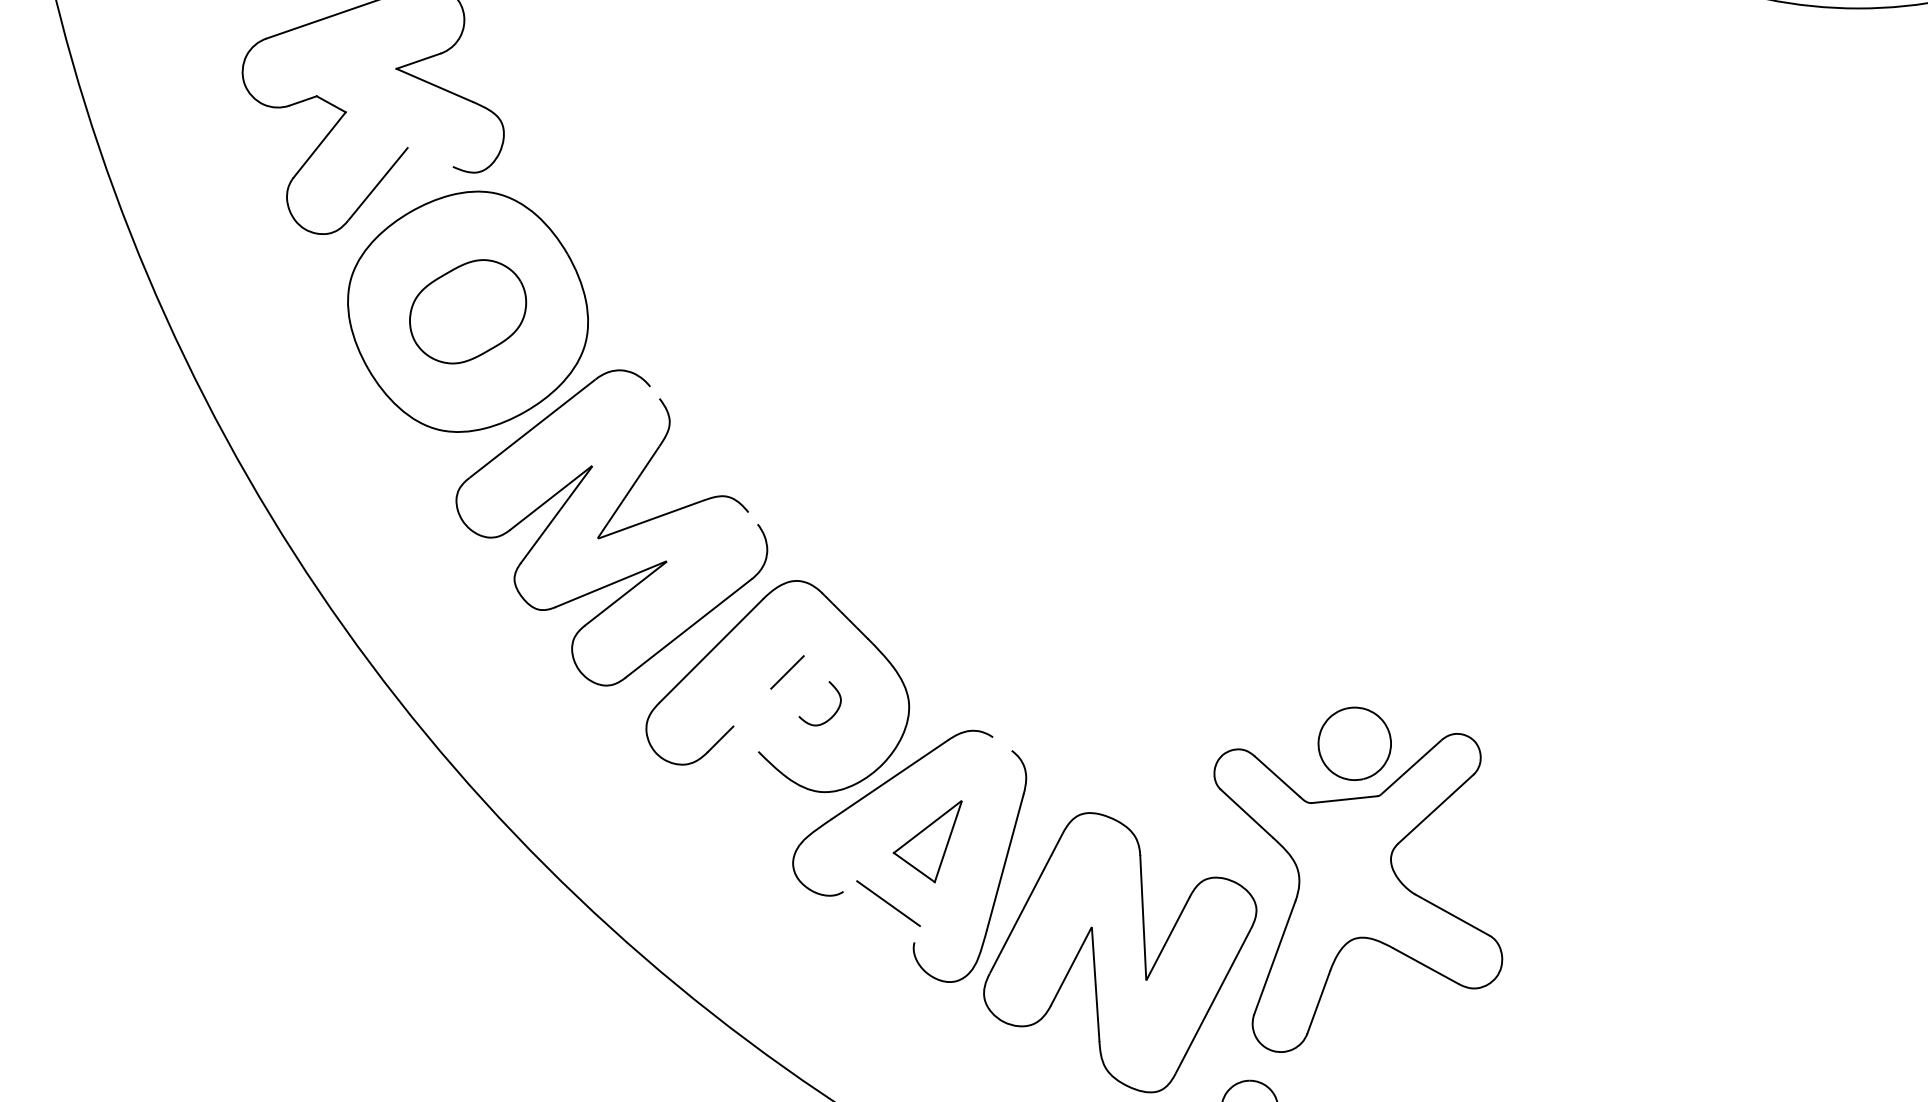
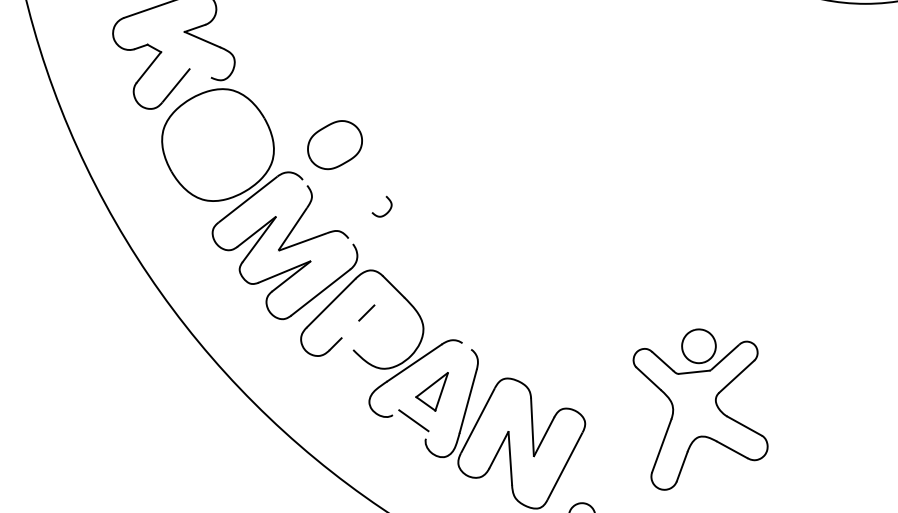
part: (466, 312) -> (334, 145), moved
curve: (831, 714) -> (387, 211), moved
part: (1358, 879) -> (700, 409), moved

